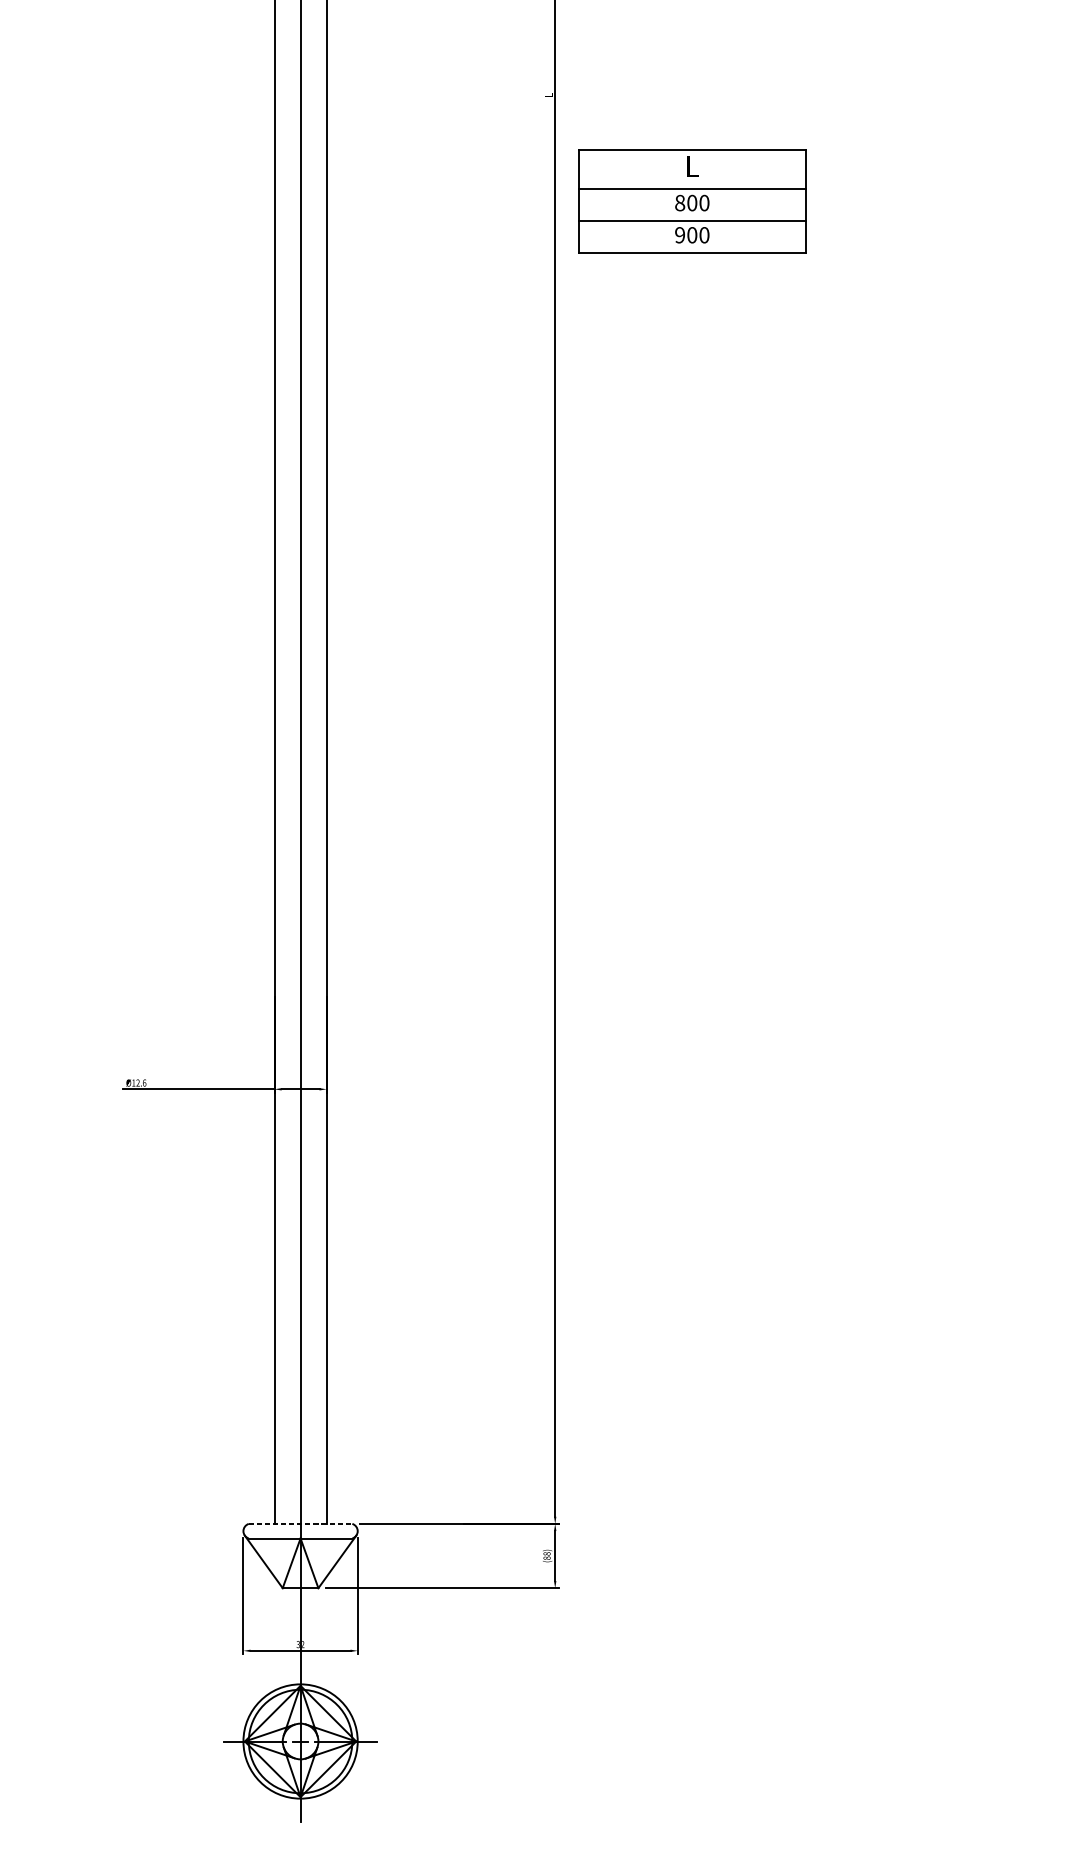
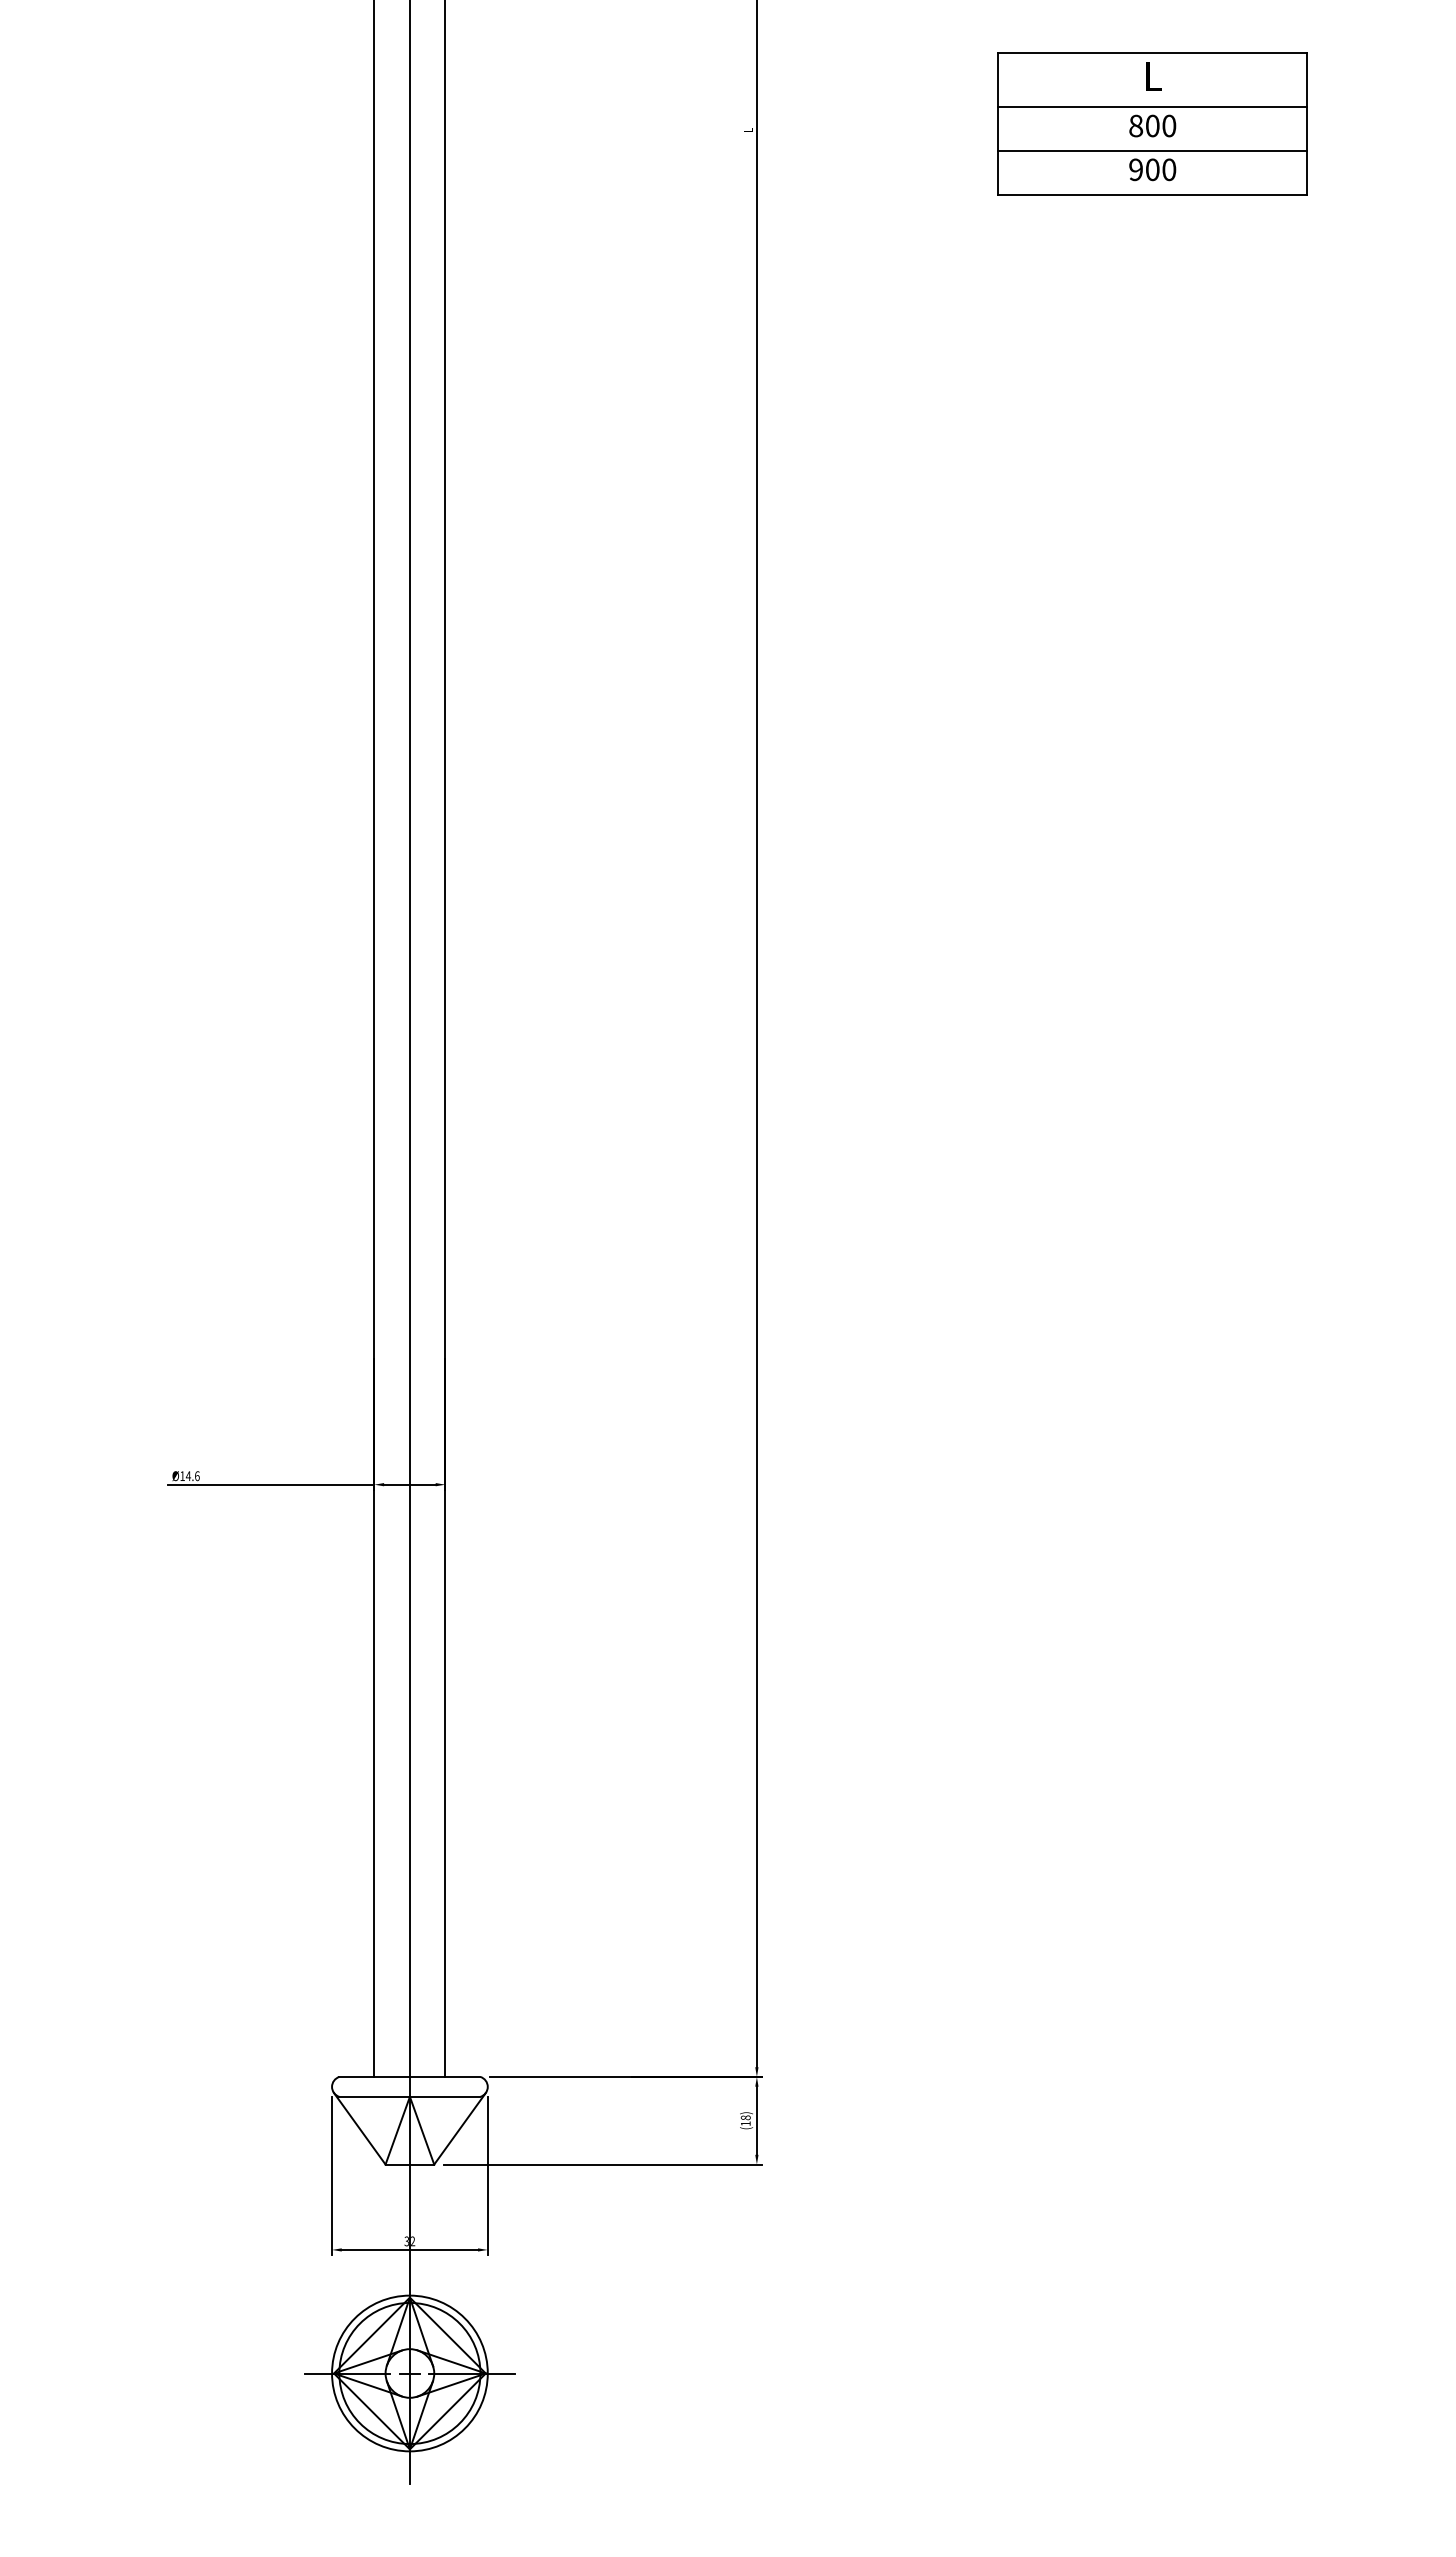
part: (692, 201) -> (1152, 123), moved
text: (137, 1082) -> (187, 1475), Ø12.6 -> Ø14.6
line: (300, 1523) -> (409, 2076), dashed -> solid
text: (546, 1558) -> (745, 2123), (88) -> (18)

